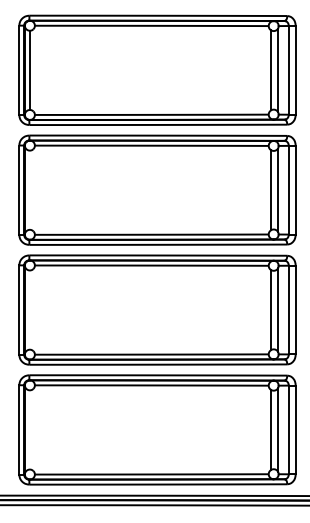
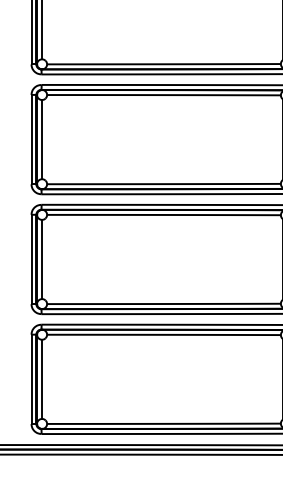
line: (29, 189) -> (41, 138), added
line: (29, 309) -> (41, 258), added
line: (29, 429) -> (41, 378), added

